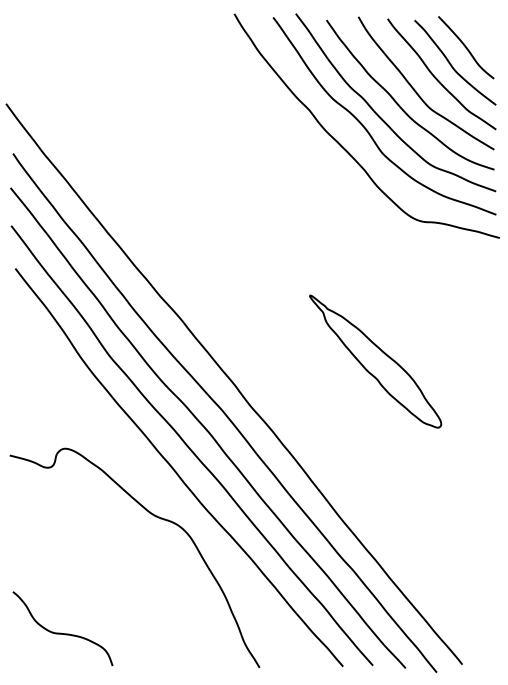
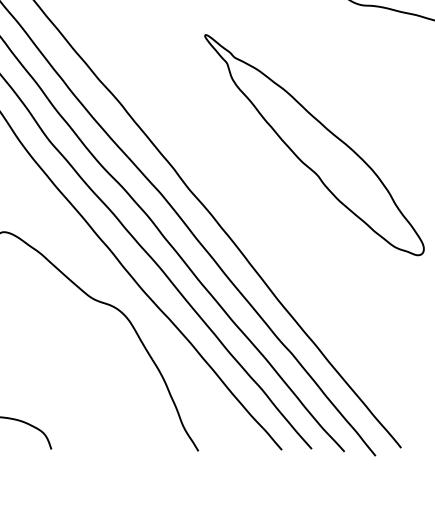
part: (375, 361) -> (314, 144), size x1.67

